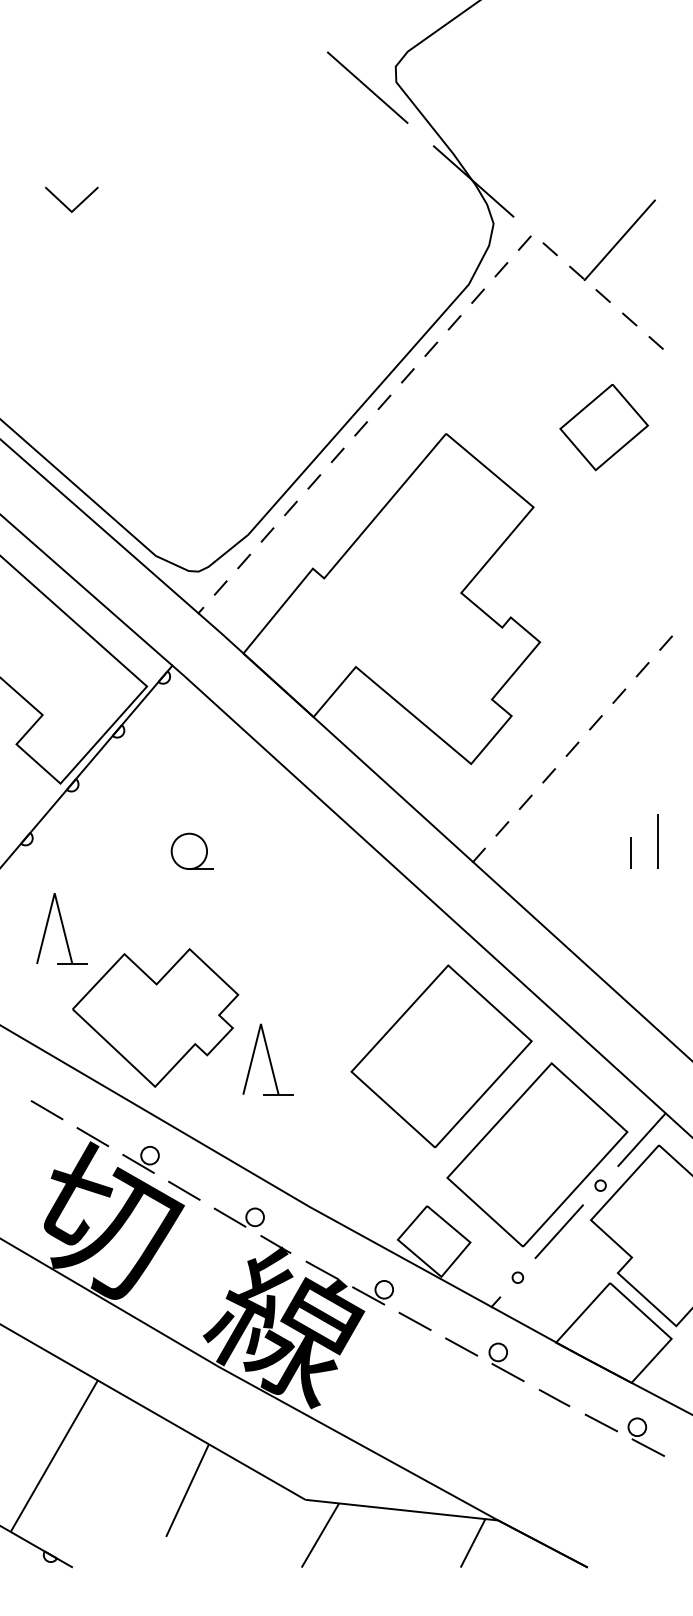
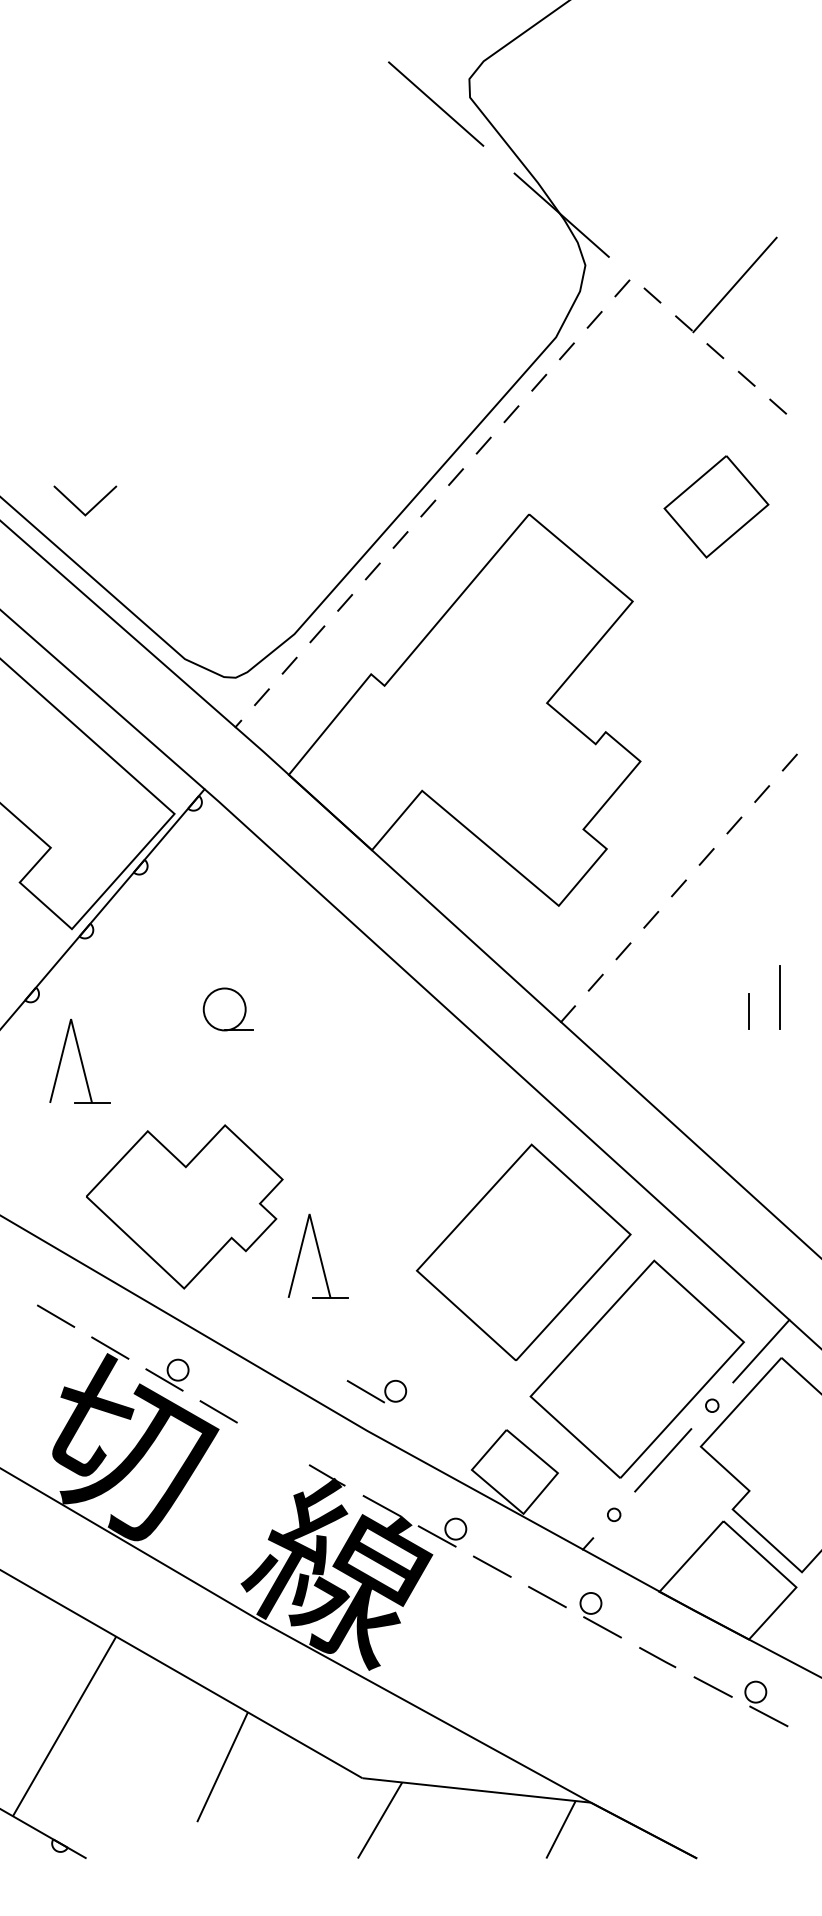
line: (66, 205) -> (78, 507), moved
part: (61, 928) -> (79, 1060), moved
part: (238, 1217) -> (376, 1391), moved

